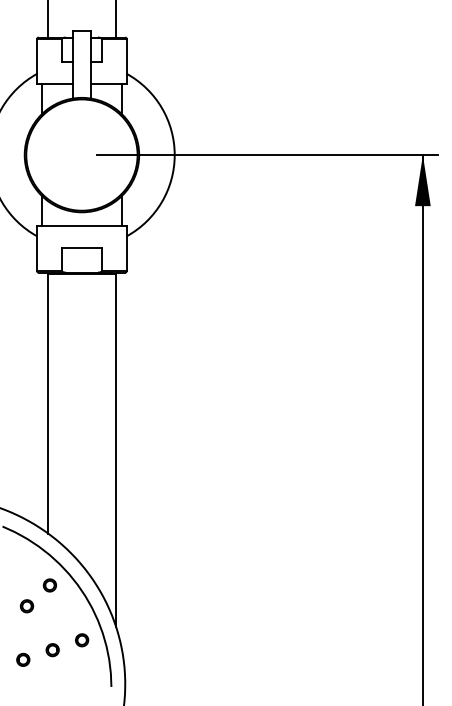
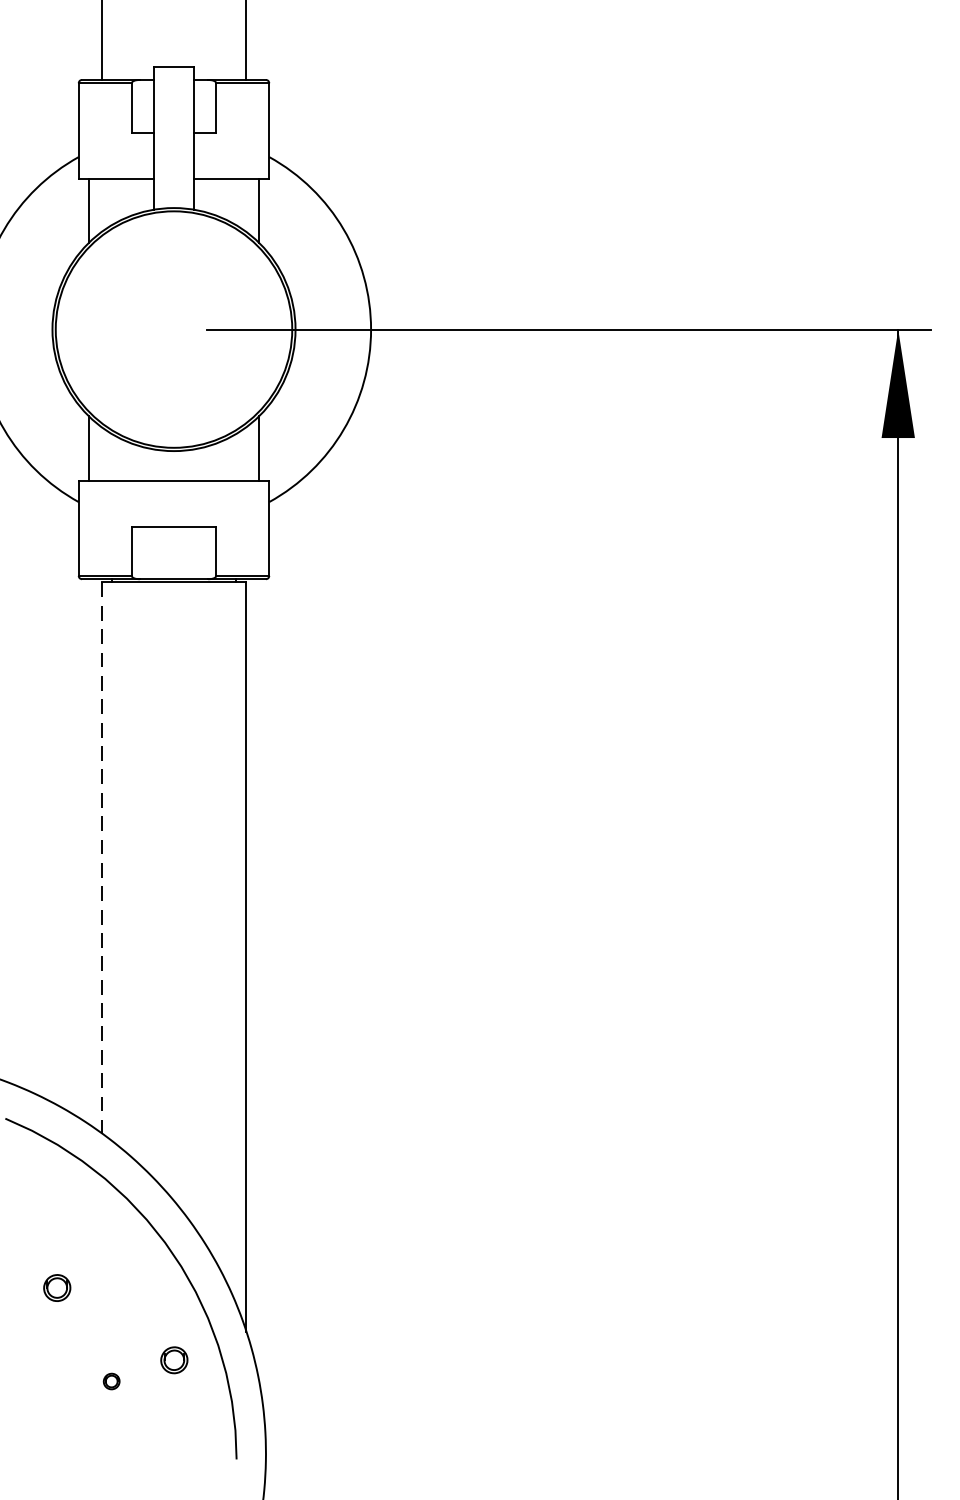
line: (47, 403) -> (100, 857), solid -> dashed
part: (49, 585) -> (105, 1243), removed
part: (52, 650) -> (111, 1381), size x0.6
part: (23, 659) -> (49, 1401), removed

